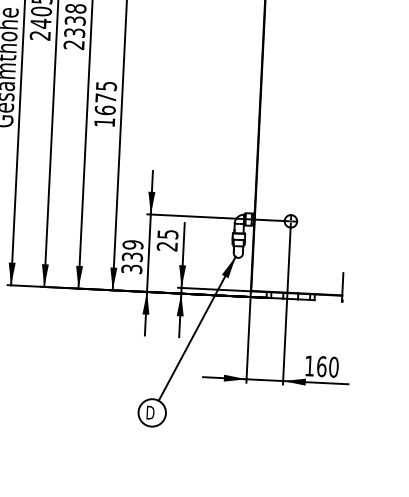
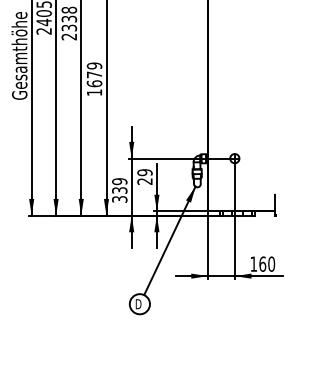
text: (105, 85) -> (93, 65), 1675 -> 1679
text: (167, 234) -> (144, 172), 25 -> 29

